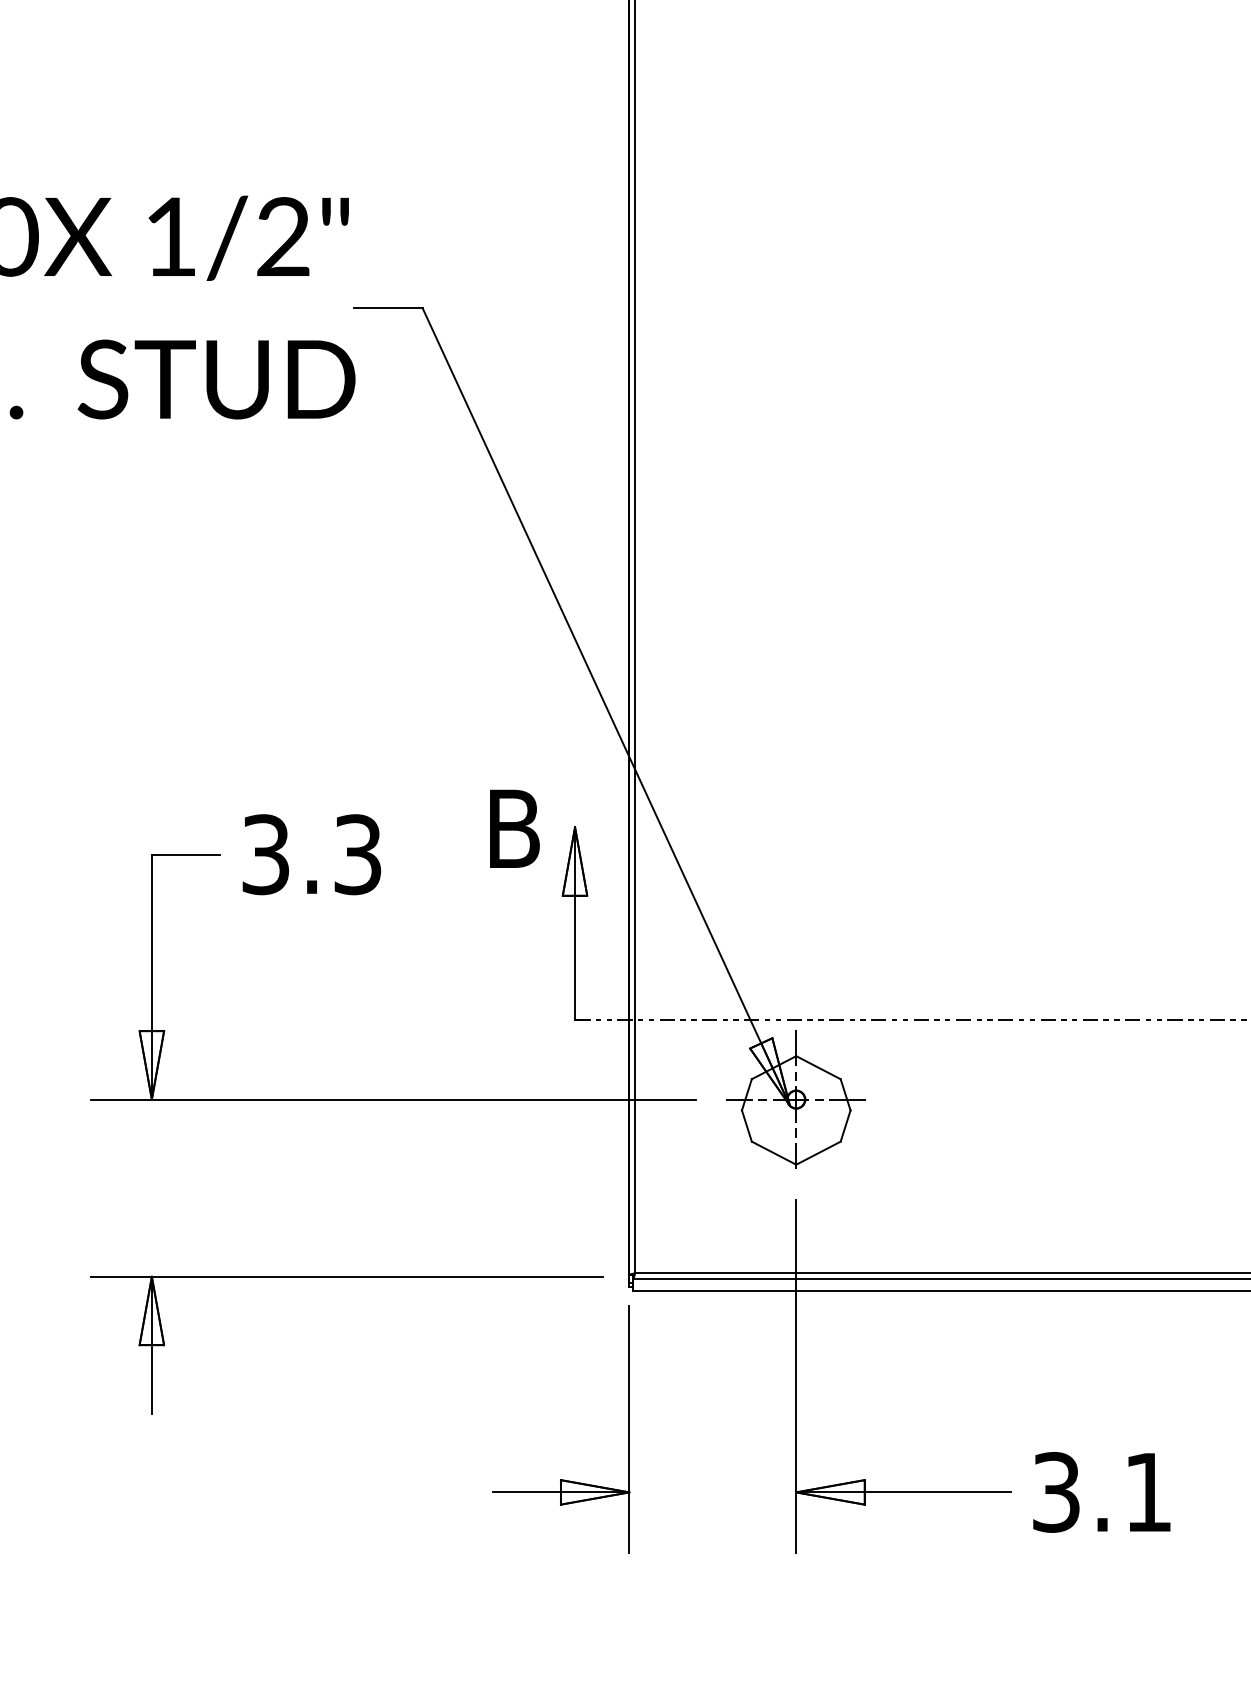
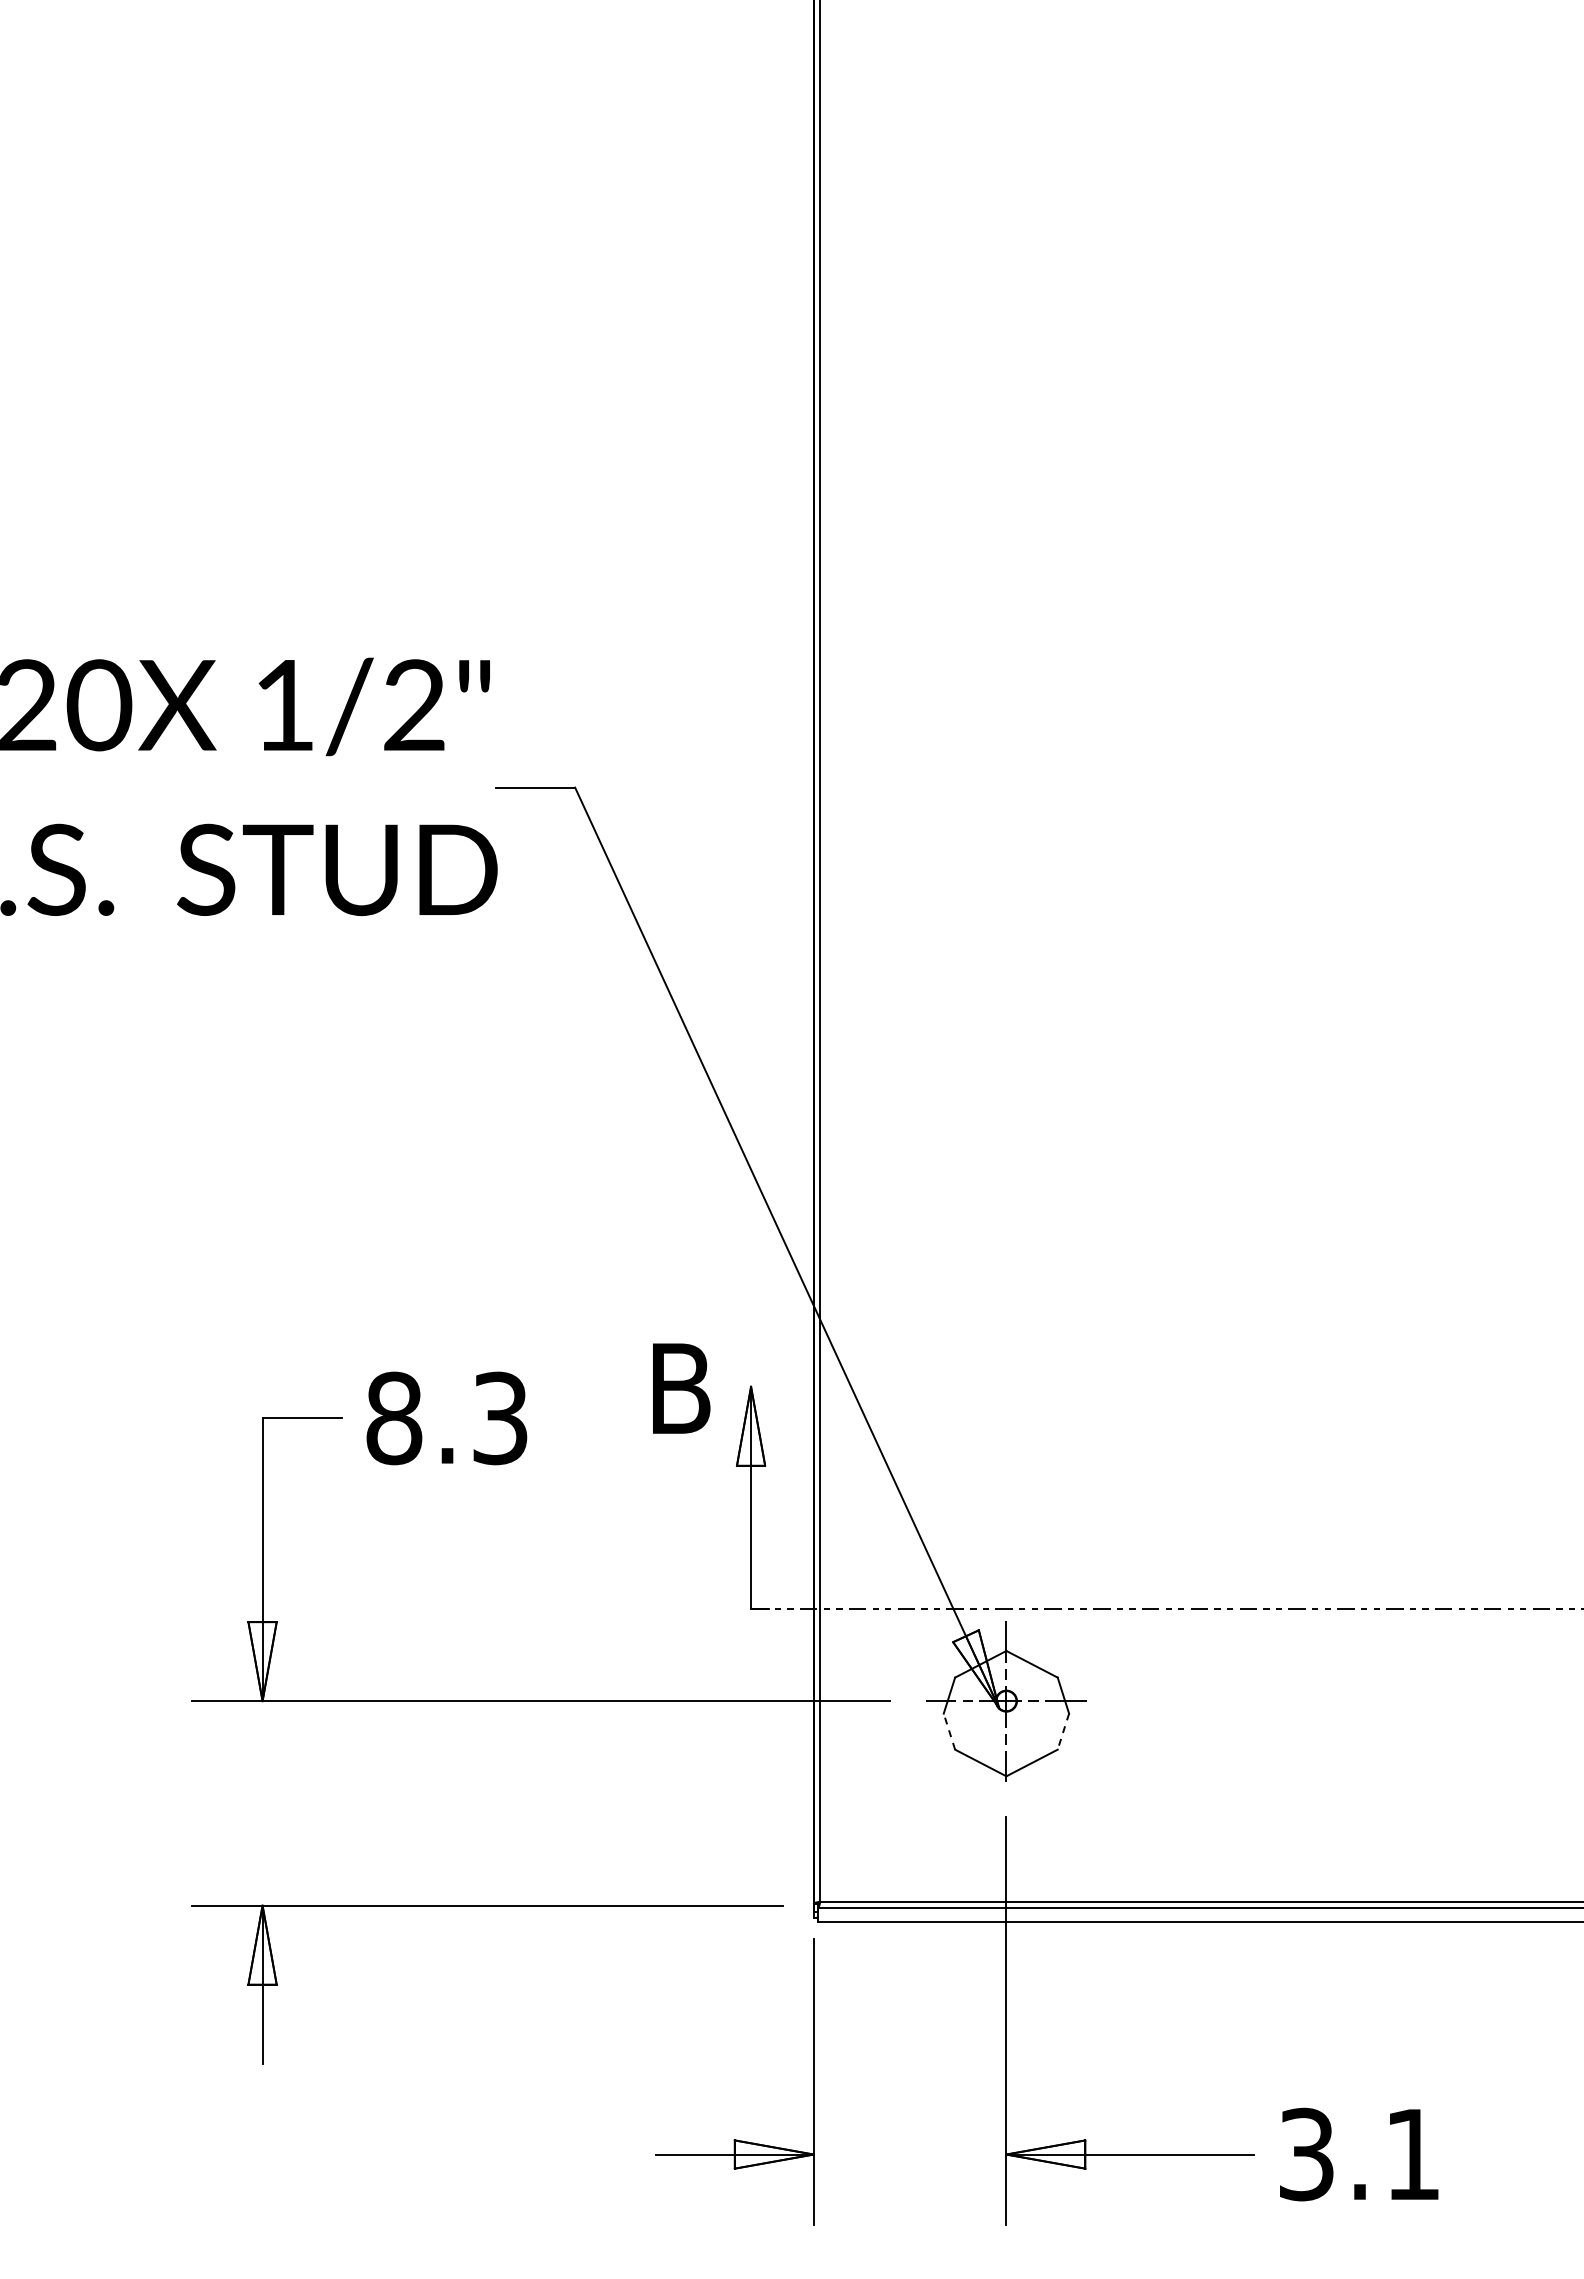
text: (266, 854) -> (394, 1418), 3.3 -> 8.3
line: (746, 1125) -> (949, 1731), solid -> dashed
line: (845, 1125) -> (1063, 1731), solid -> dashed

